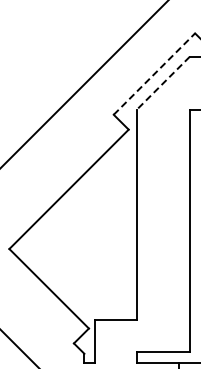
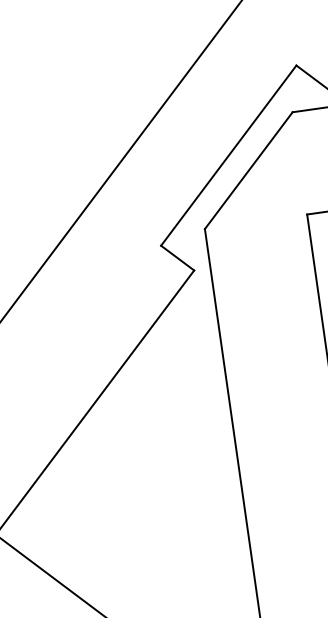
line: (154, 74) -> (228, 156), dashed -> solid
line: (163, 83) -> (248, 171), dashed -> solid

